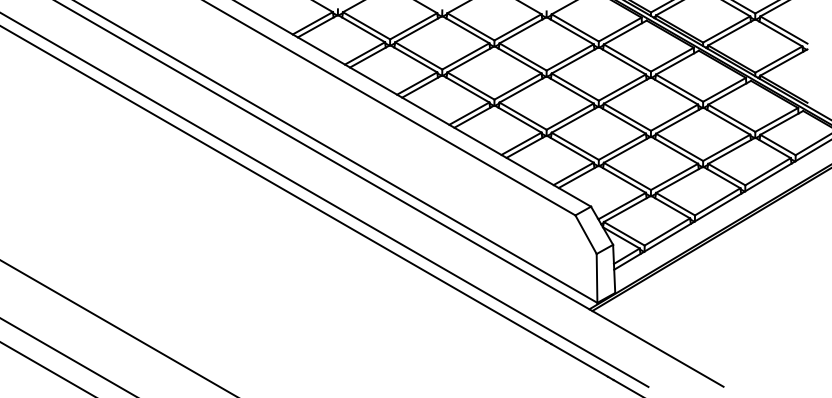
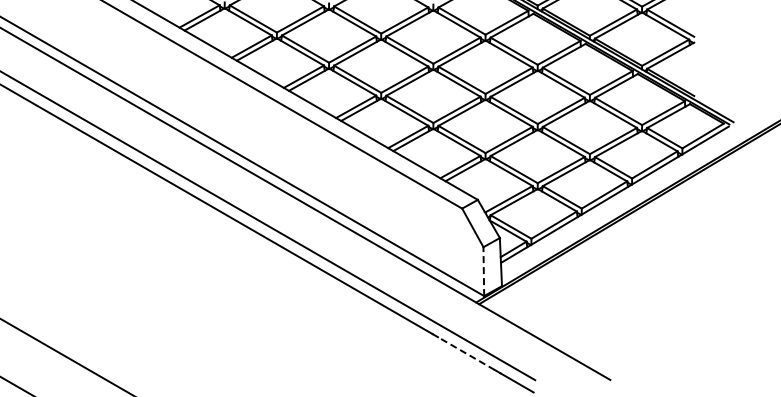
line: (597, 277) -> (484, 270), solid -> dashed
line: (579, 360) -> (466, 353), solid -> dashed

